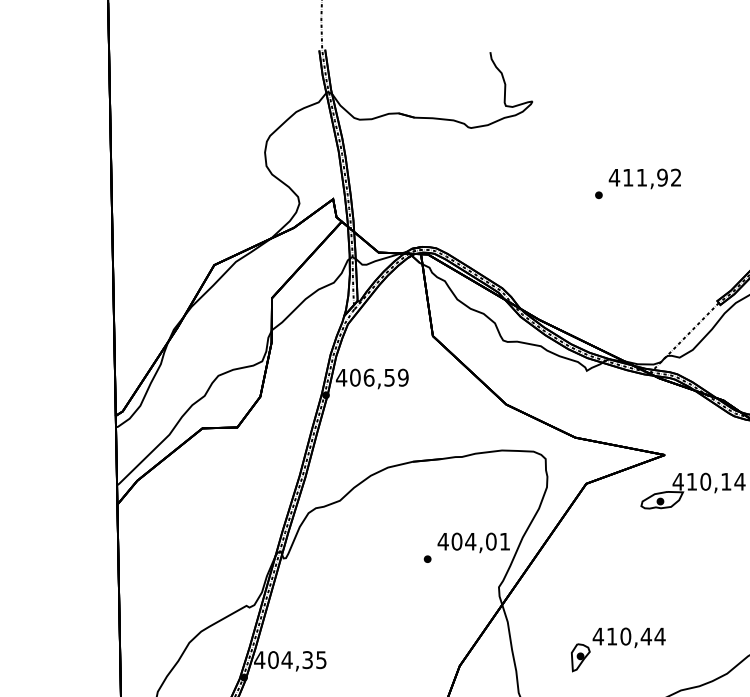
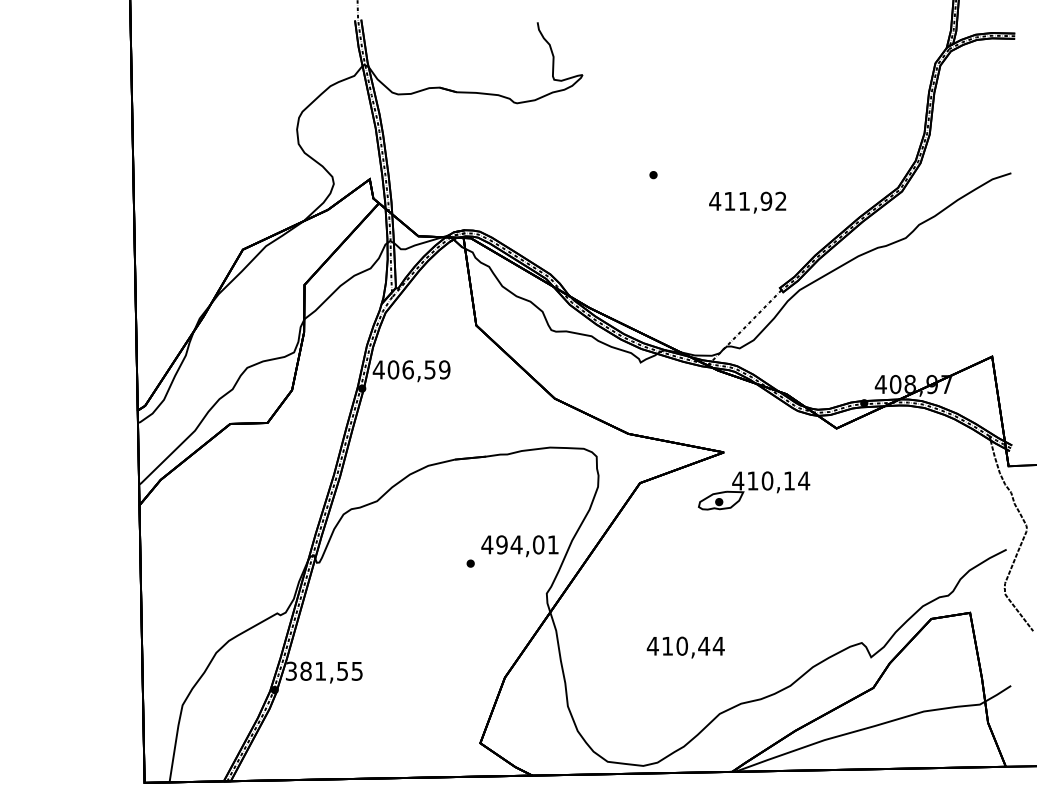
text: (644, 178) -> (747, 202), moved
text: (456, 541) -> (501, 544), 404,01 -> 494,01
part: (580, 657) -> (633, 668), removed
text: (283, 659) -> (316, 670), 404,35 -> 381,55

